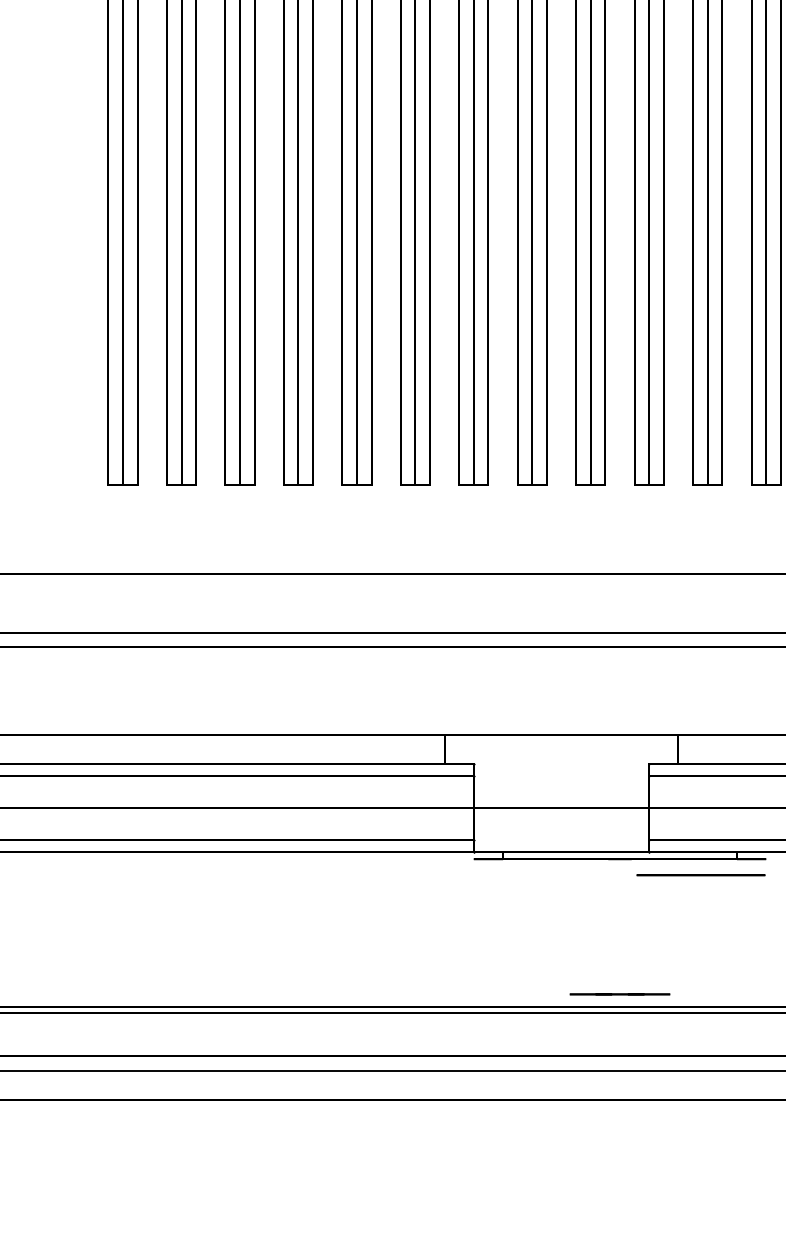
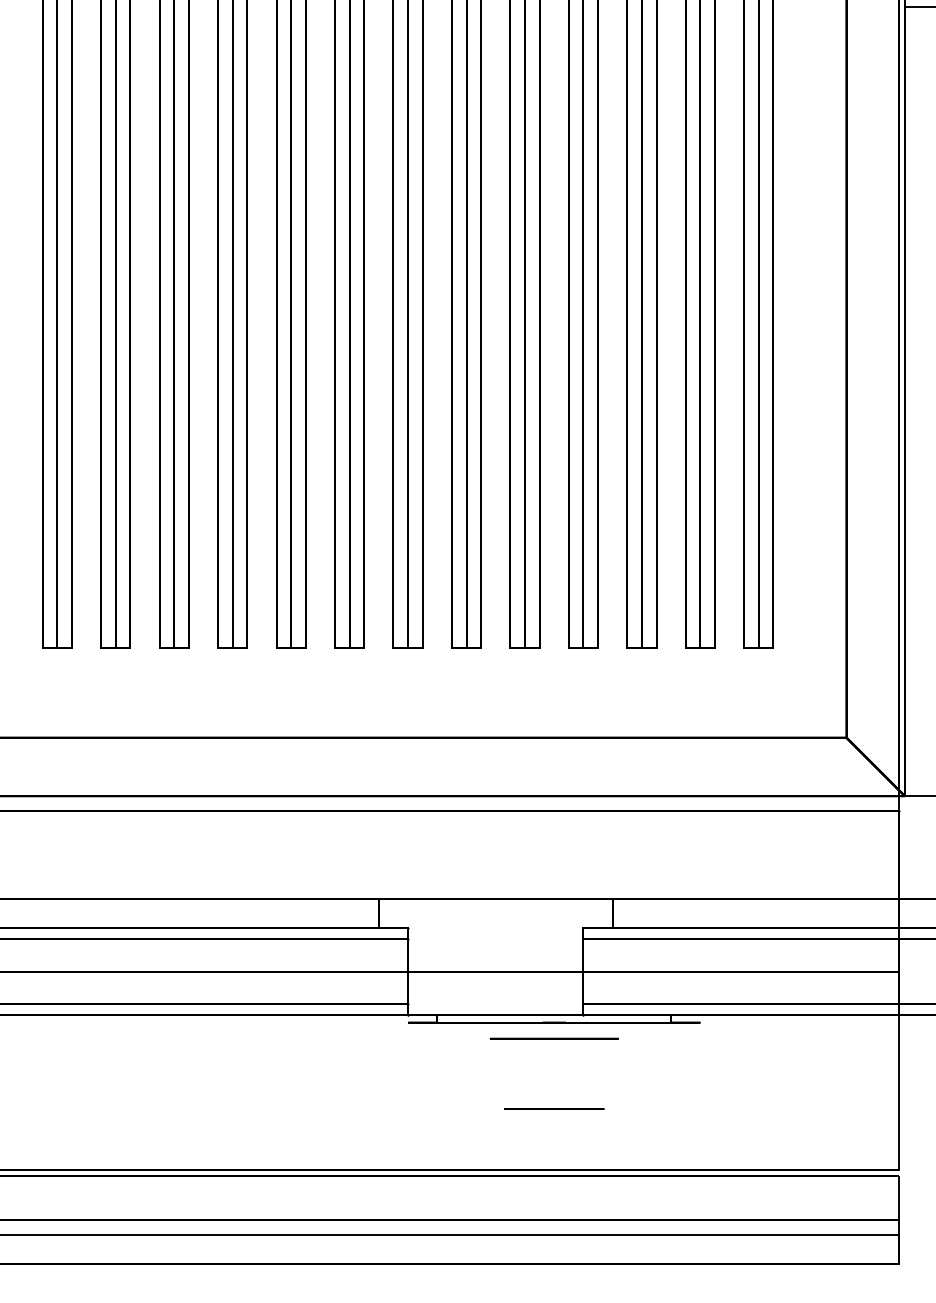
circle: (700, 874) -> (553, 1038), moved
line: (620, 993) -> (554, 1108), moved

